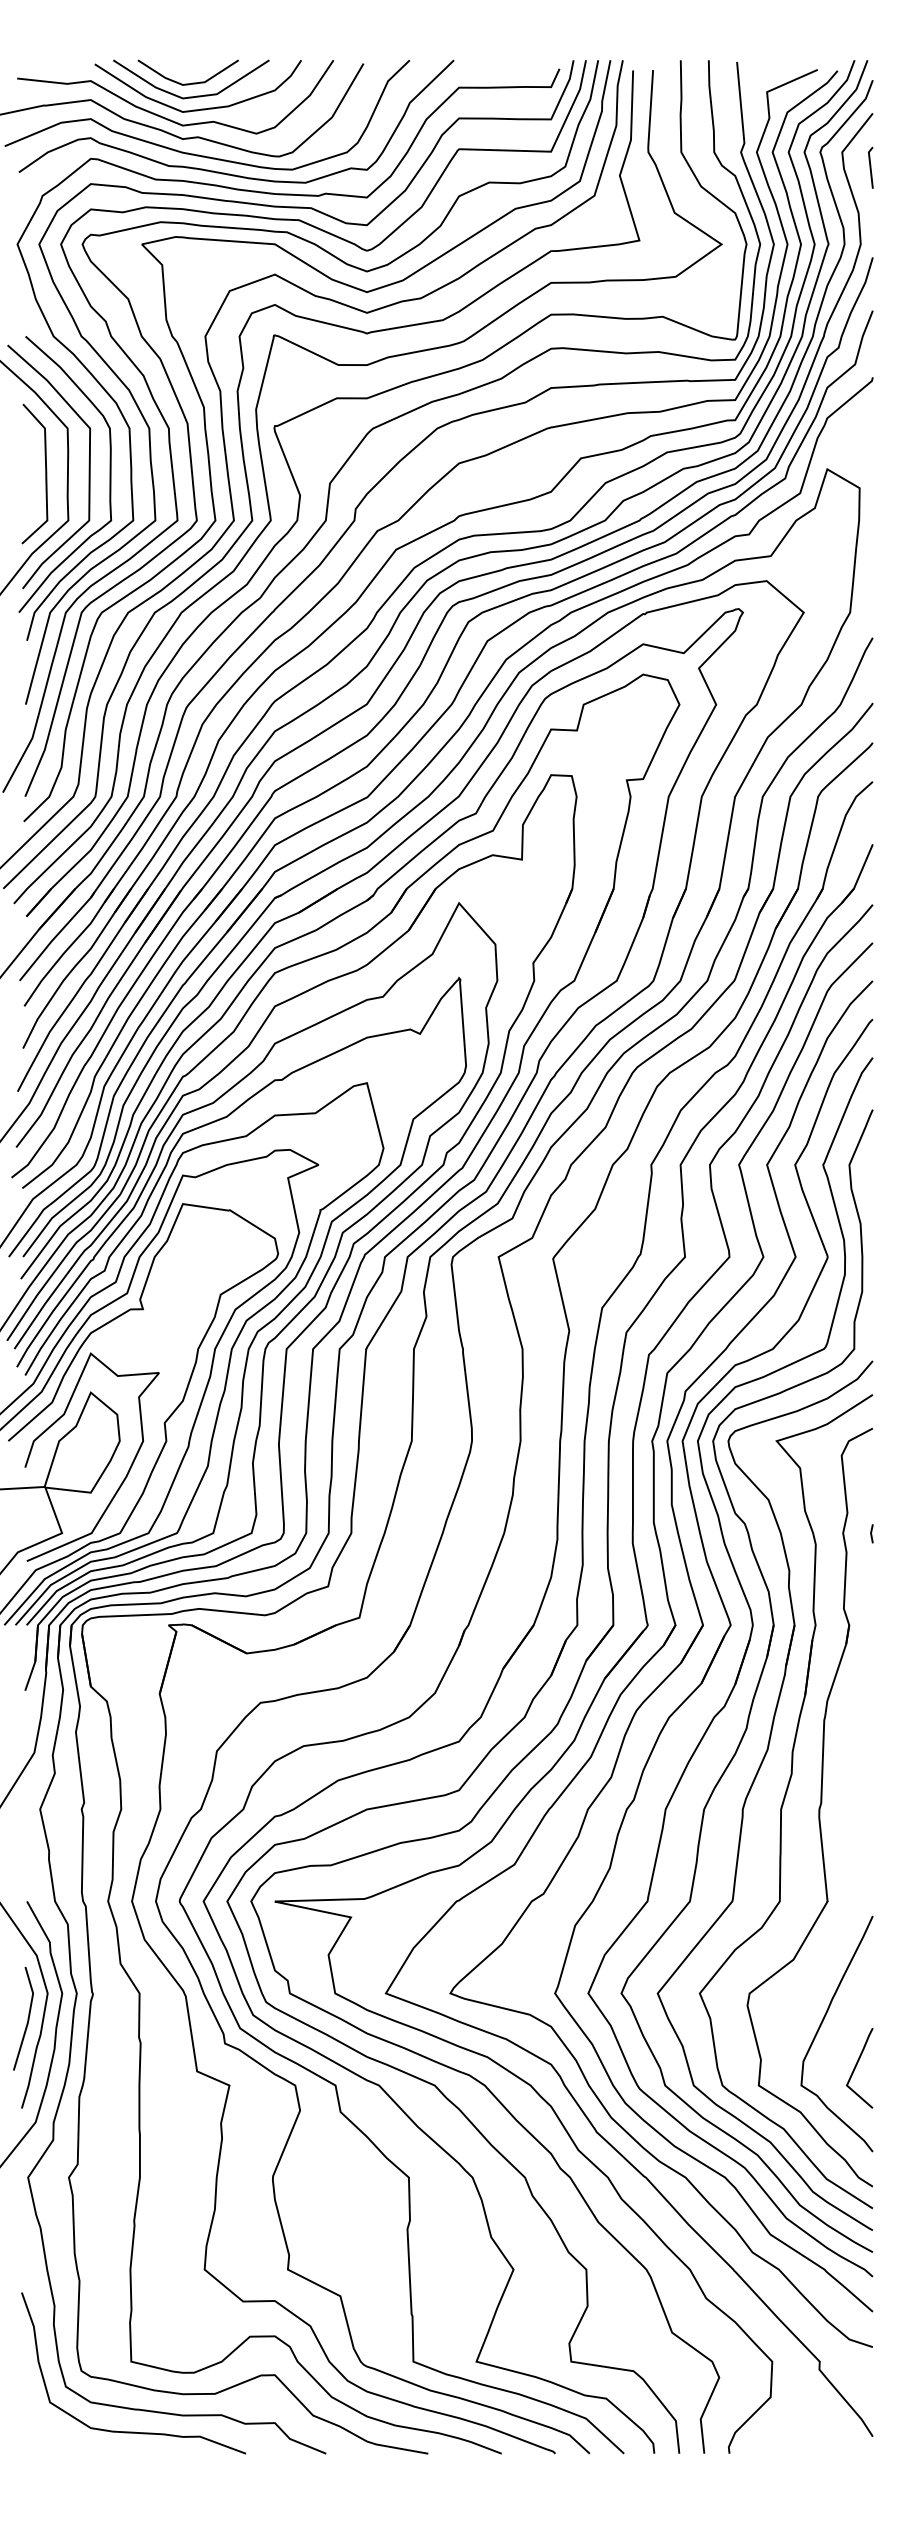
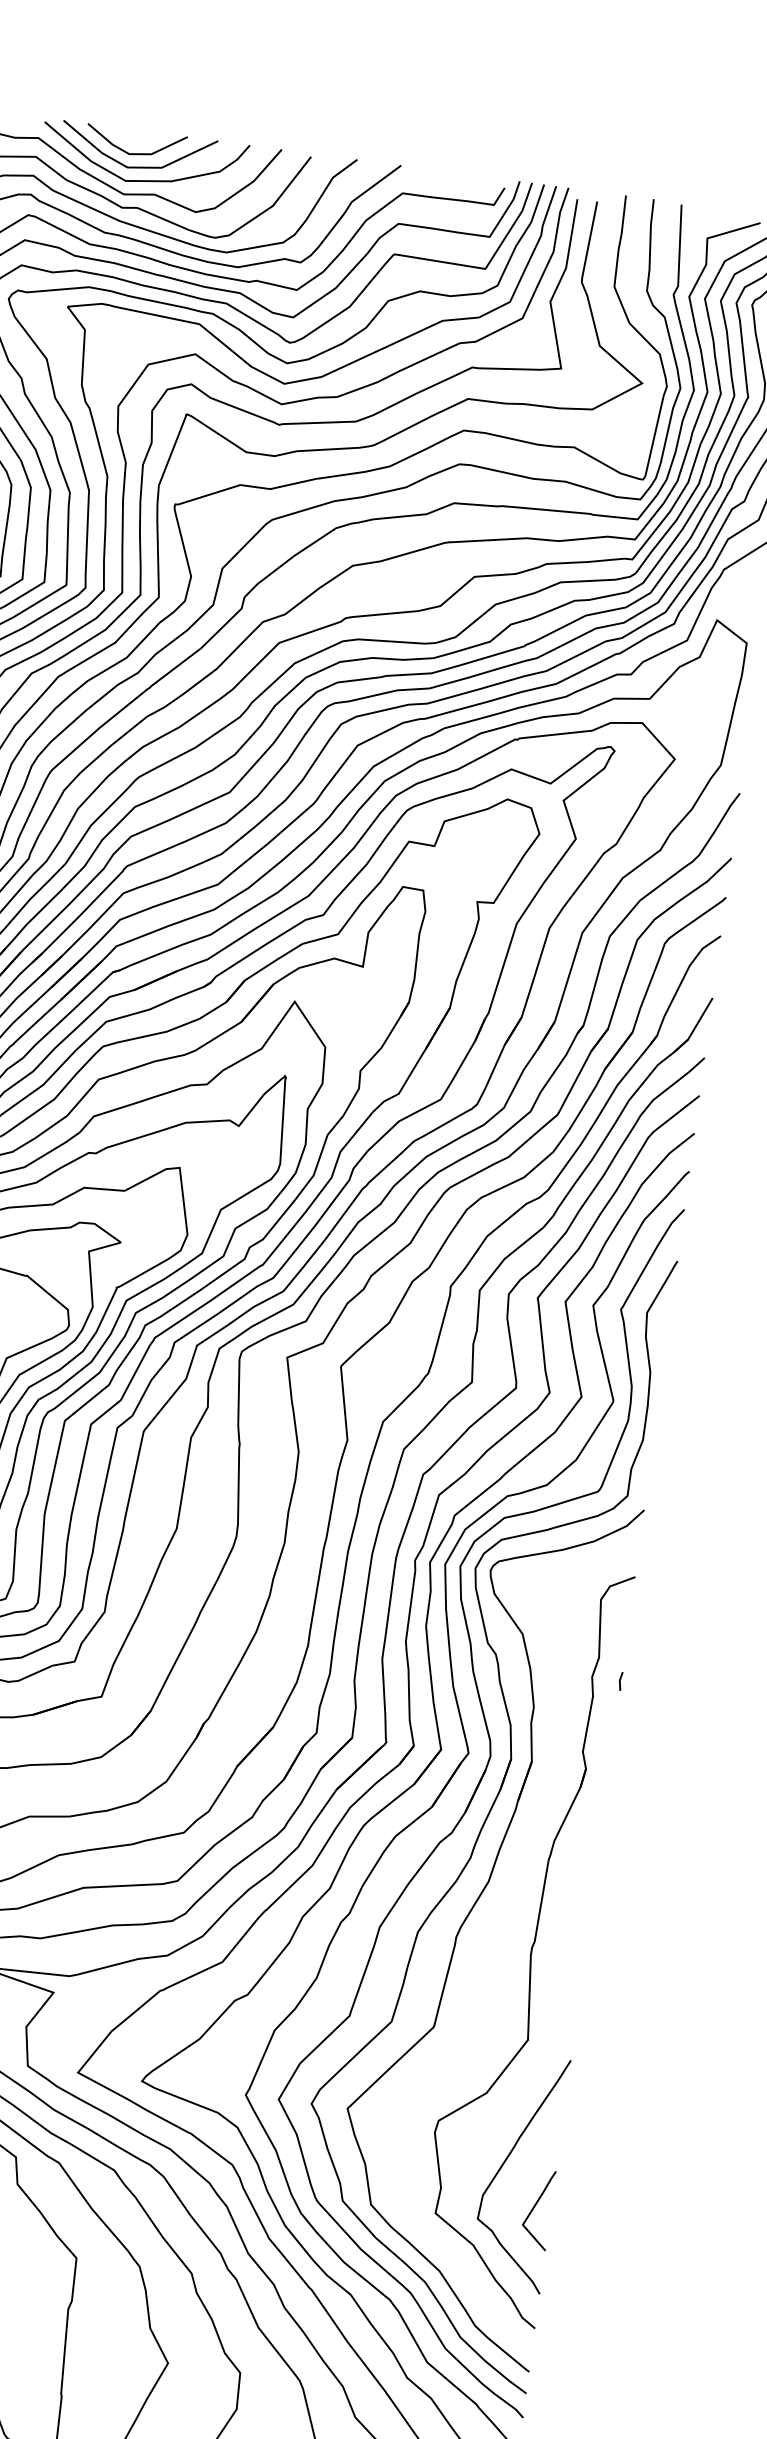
part: (786, 1801) -> (500, 1935), removed

